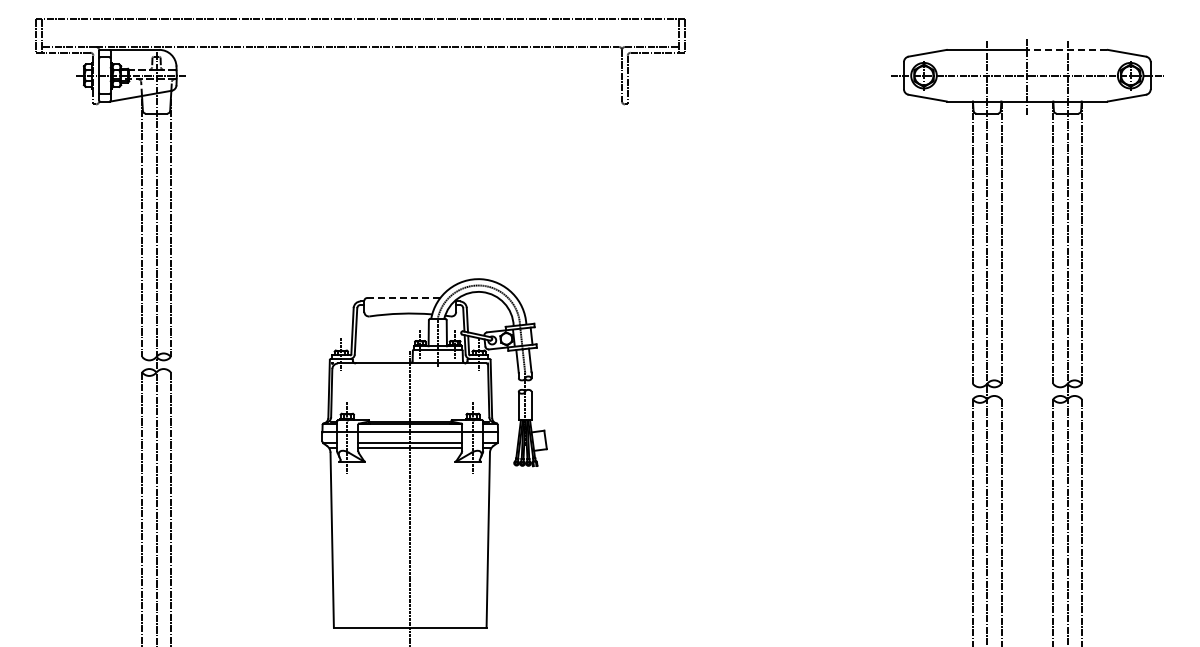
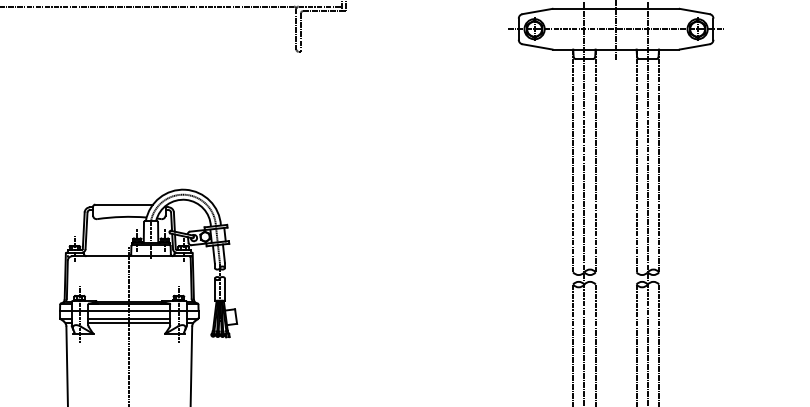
line: (1066, 49) -> (647, 8), dashed -> solid
line: (403, 298) -> (123, 204), dashed -> solid

